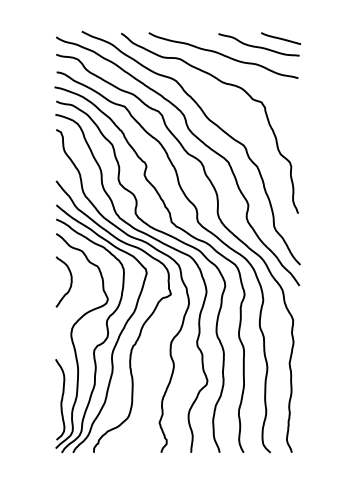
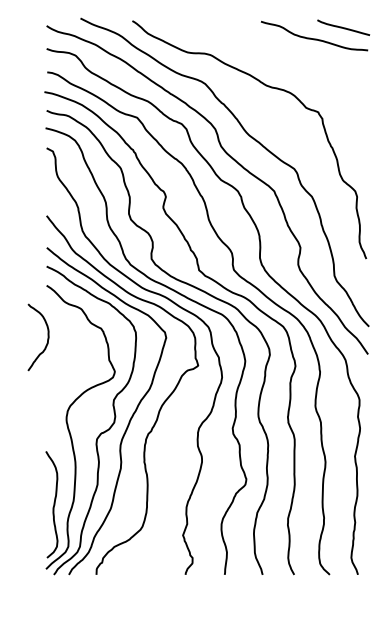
curve: (223, 55) -> (267, 50), removed
curve: (70, 281) -> (47, 336), moved

